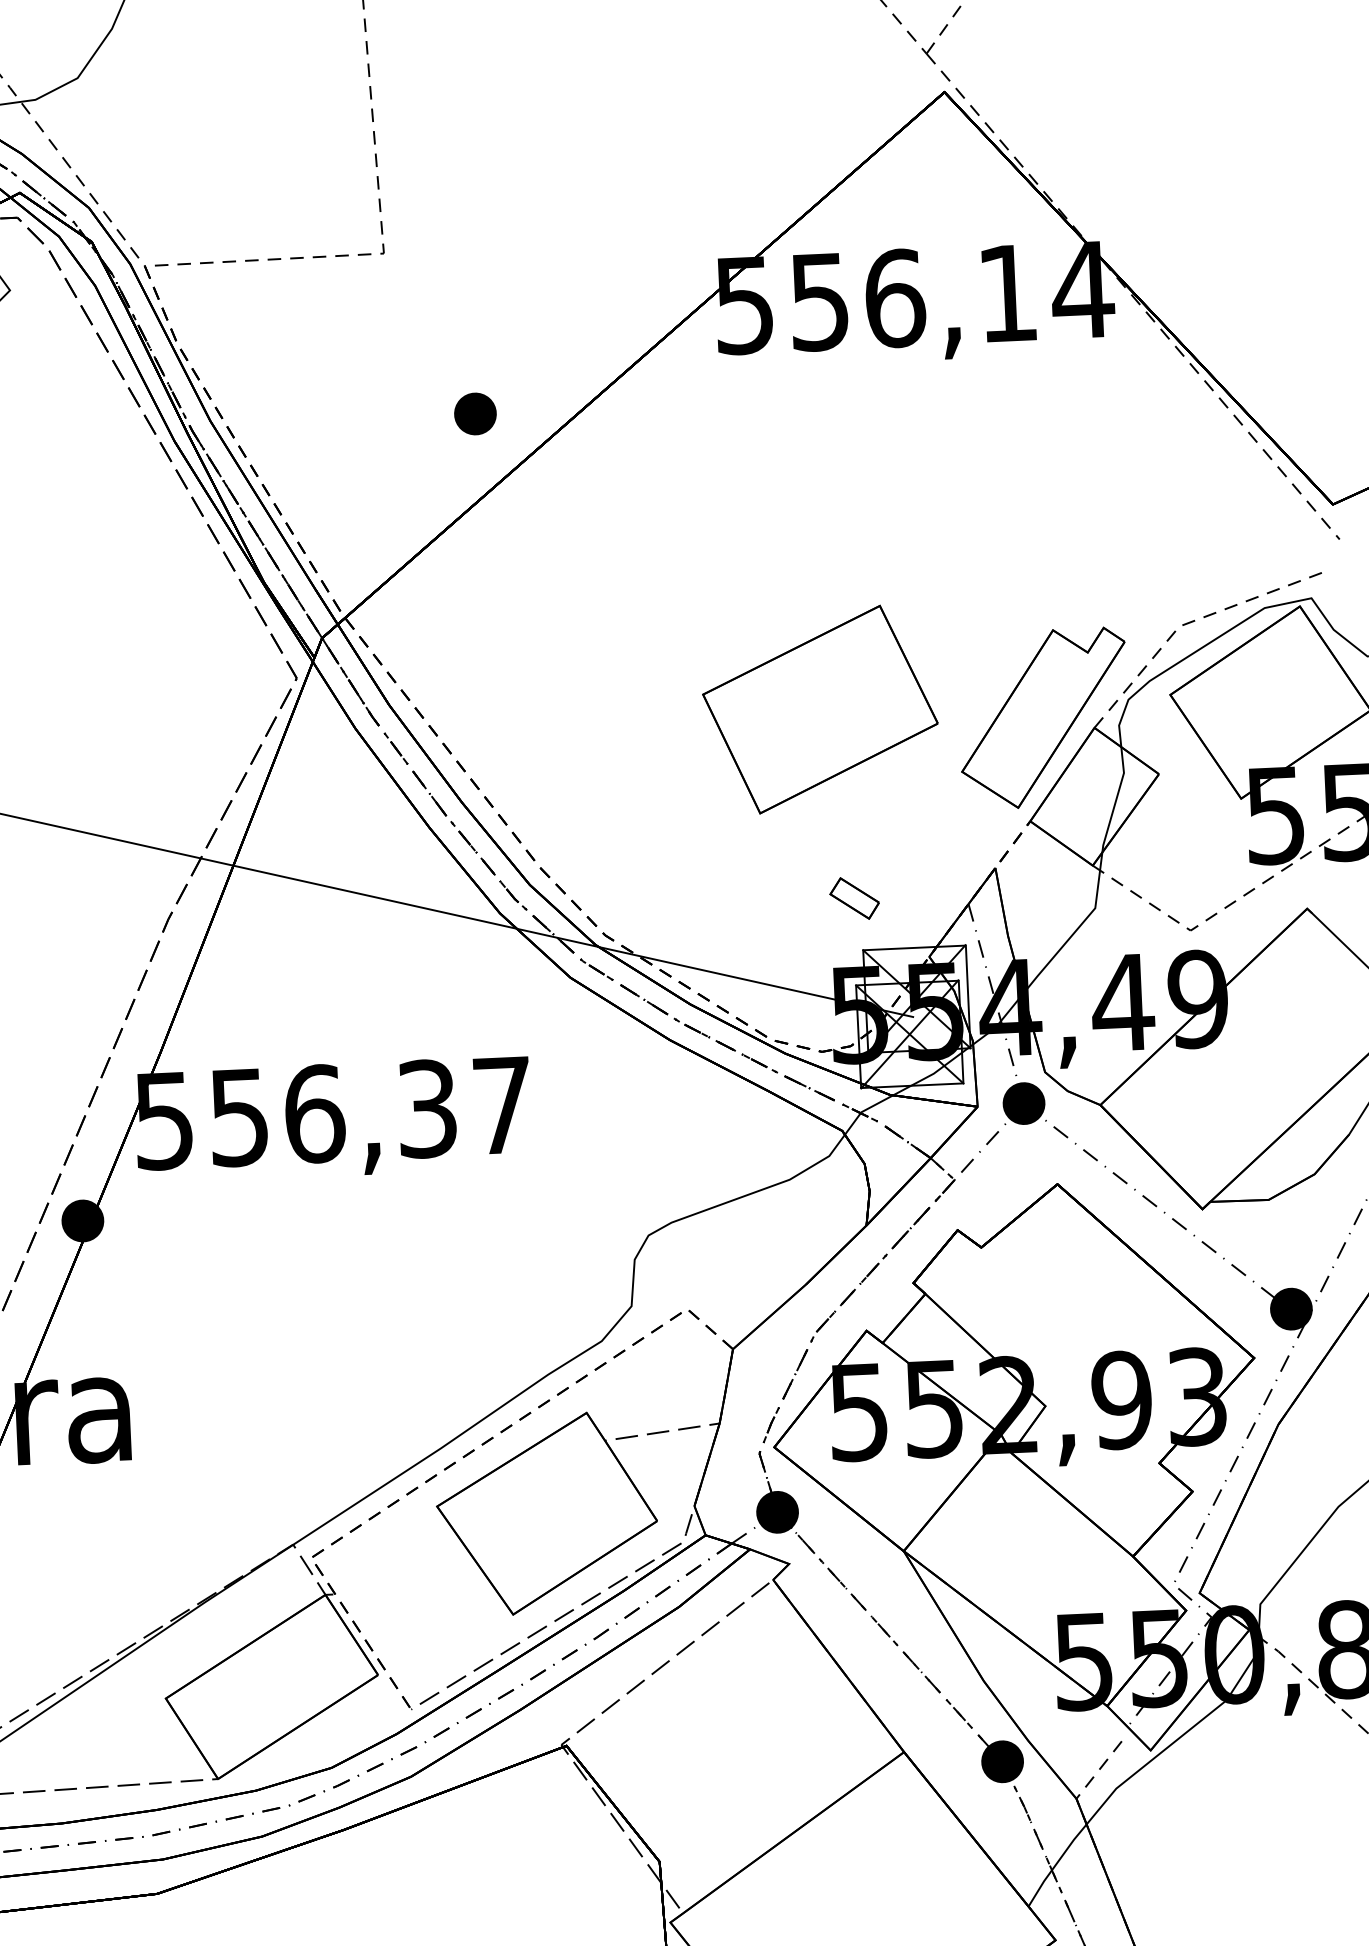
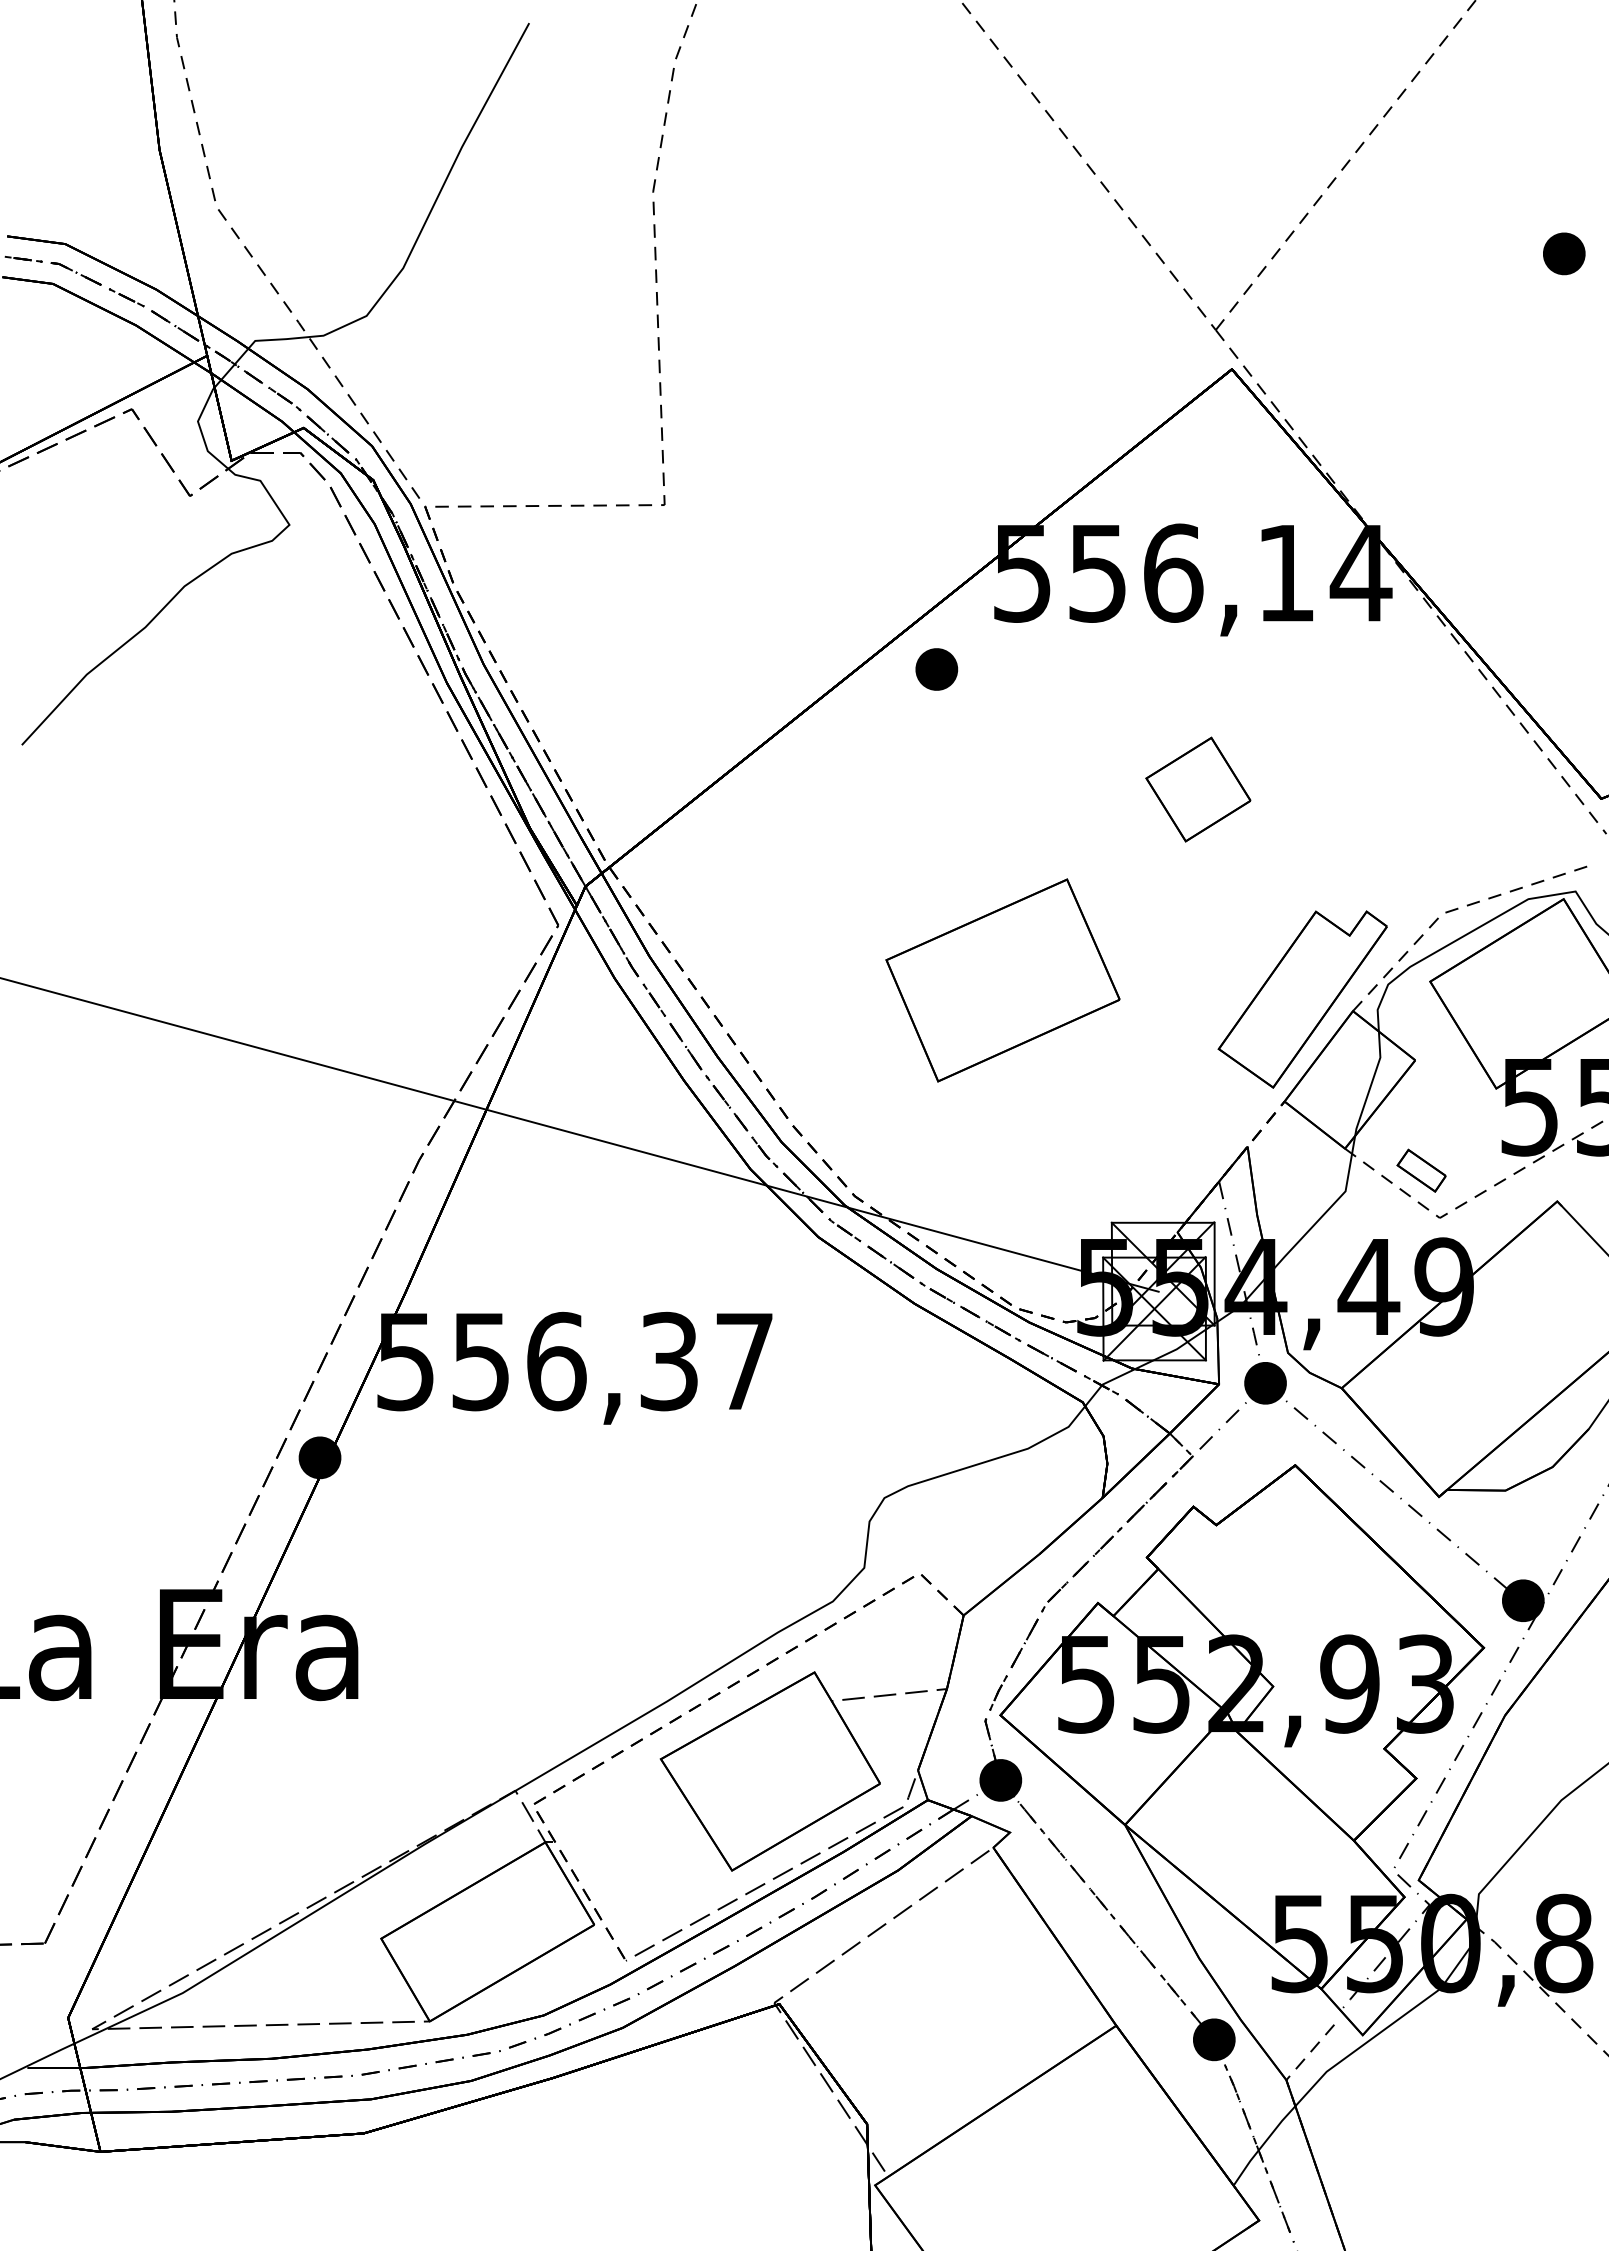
part: (475, 414) -> (936, 669), moved
part: (930, 513) -> (1198, 789), added
part: (819, 709) -> (1002, 980), moved
part: (854, 898) -> (1421, 1170), moved

